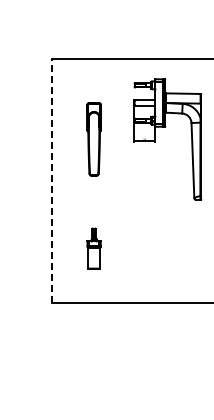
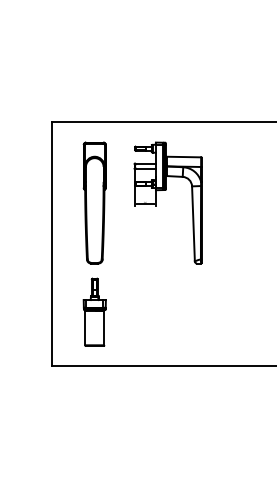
part: (93, 139) -> (94, 202), size x1.67
line: (51, 181) -> (52, 244), dashed -> solid
part: (93, 248) -> (94, 311), size x1.67

